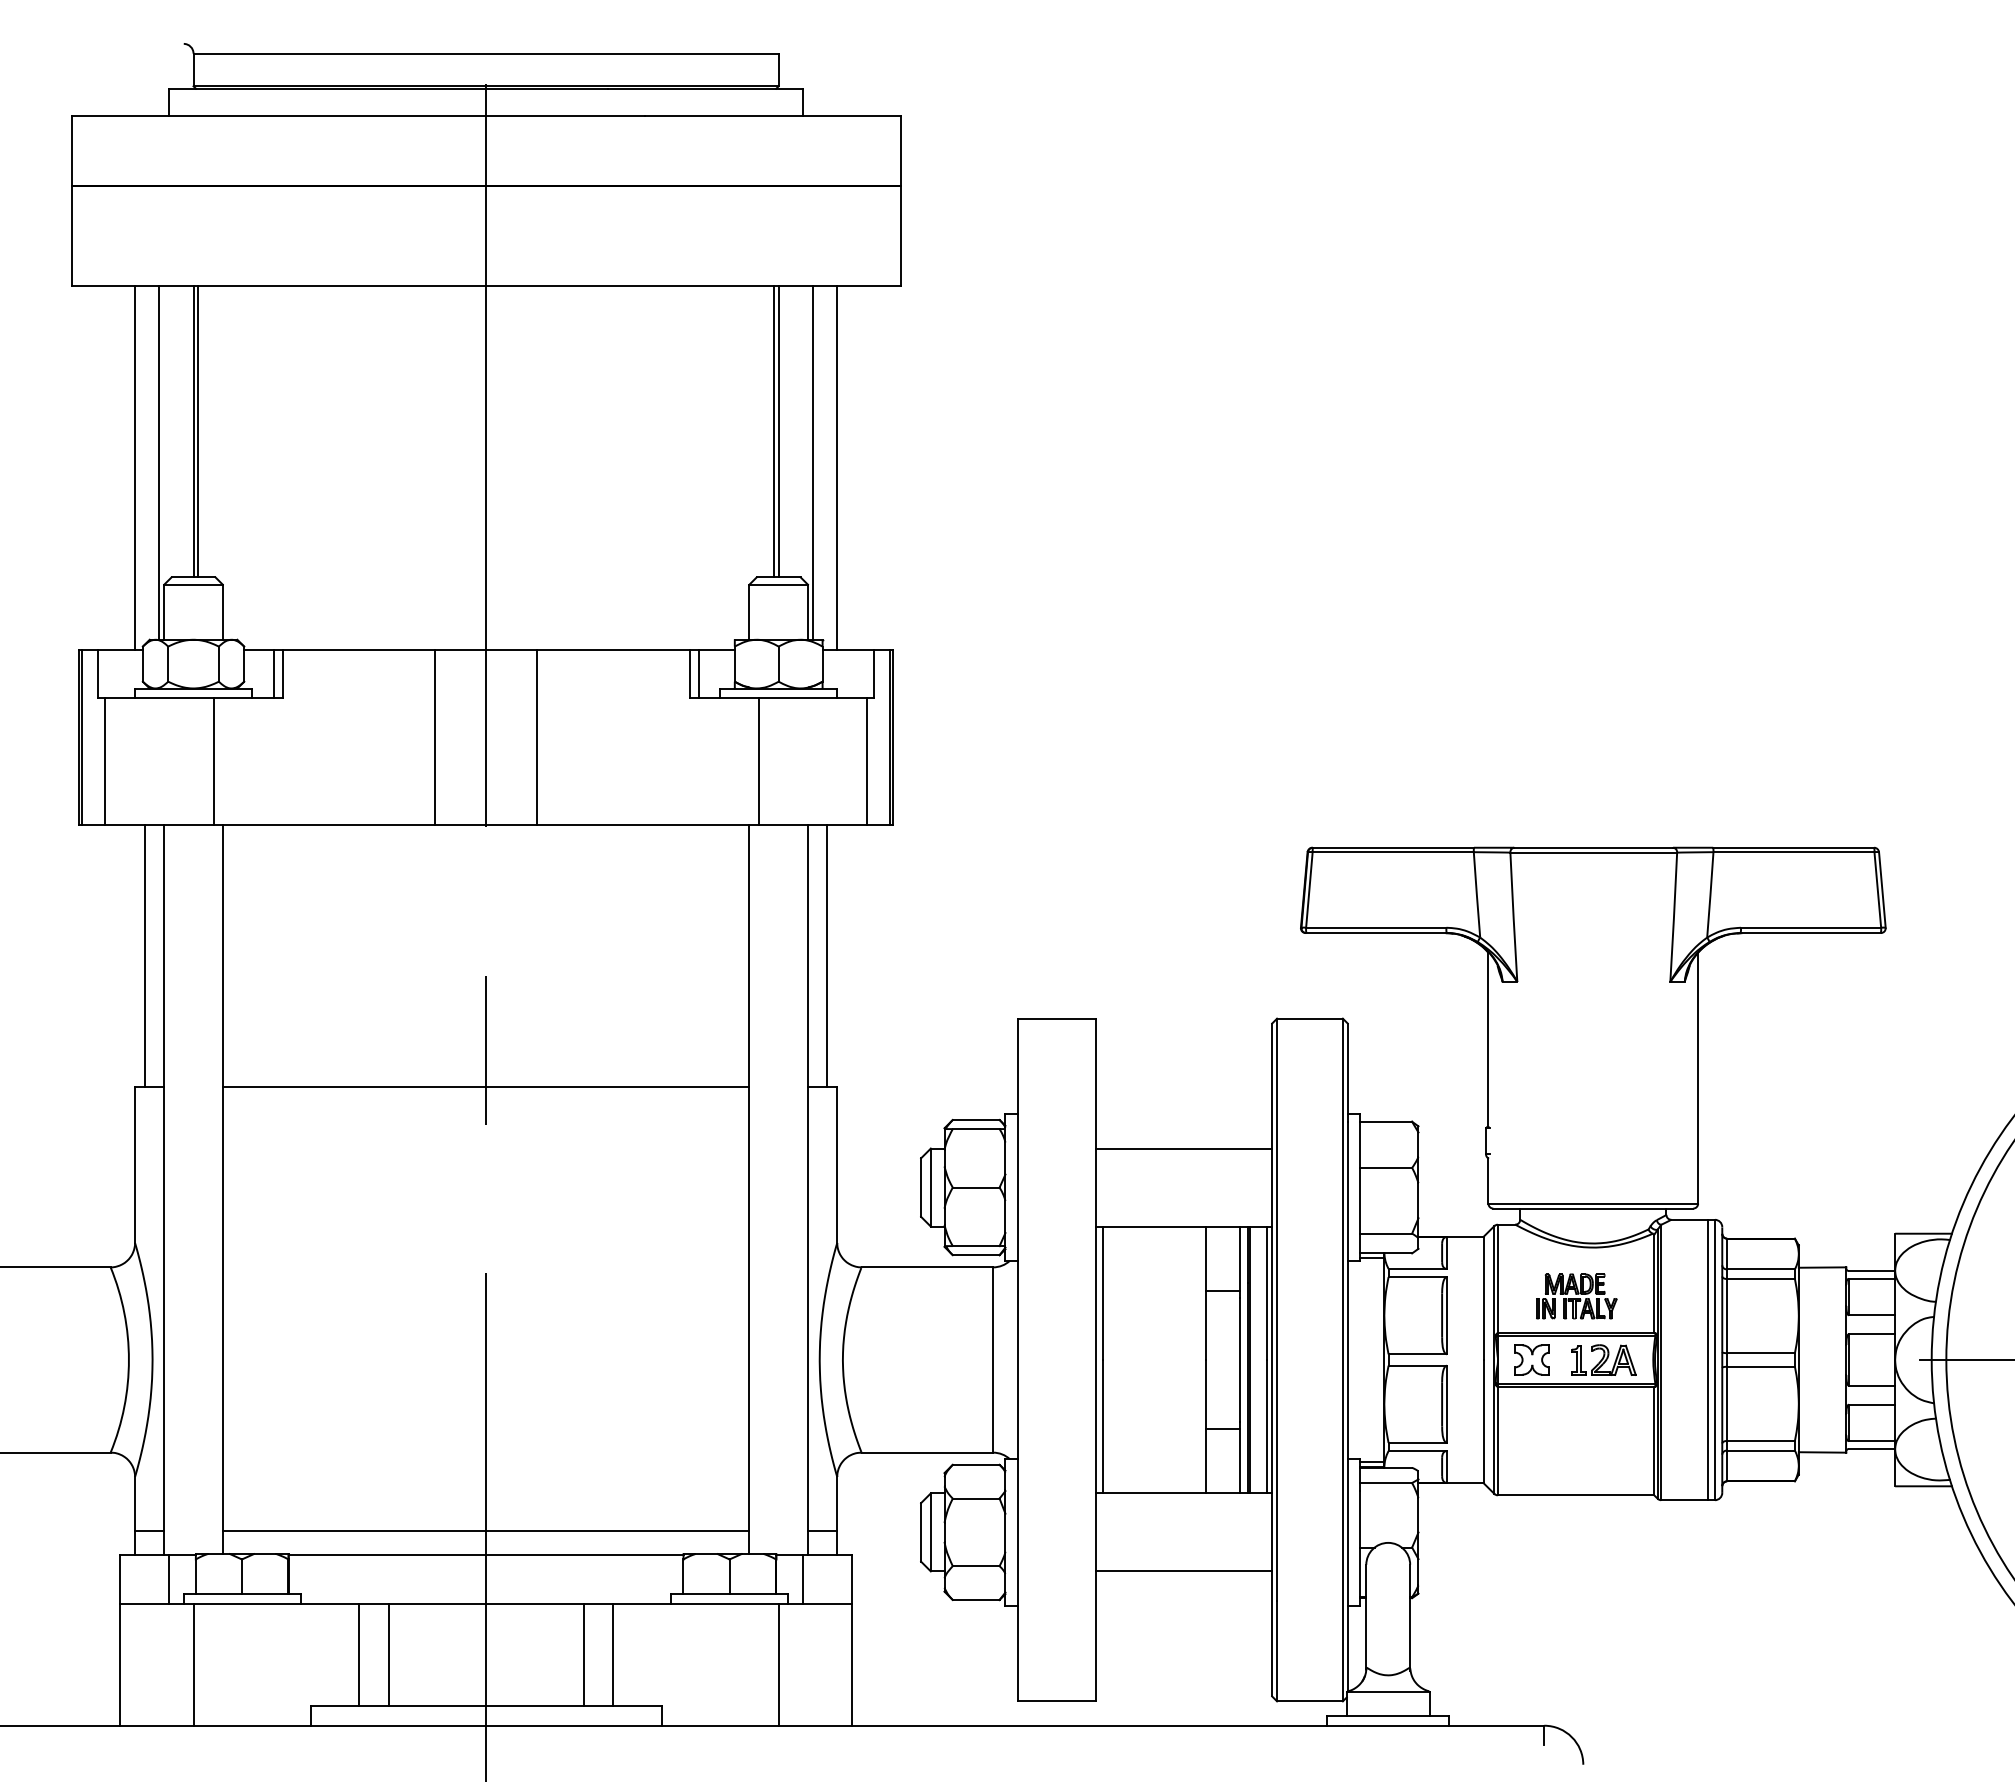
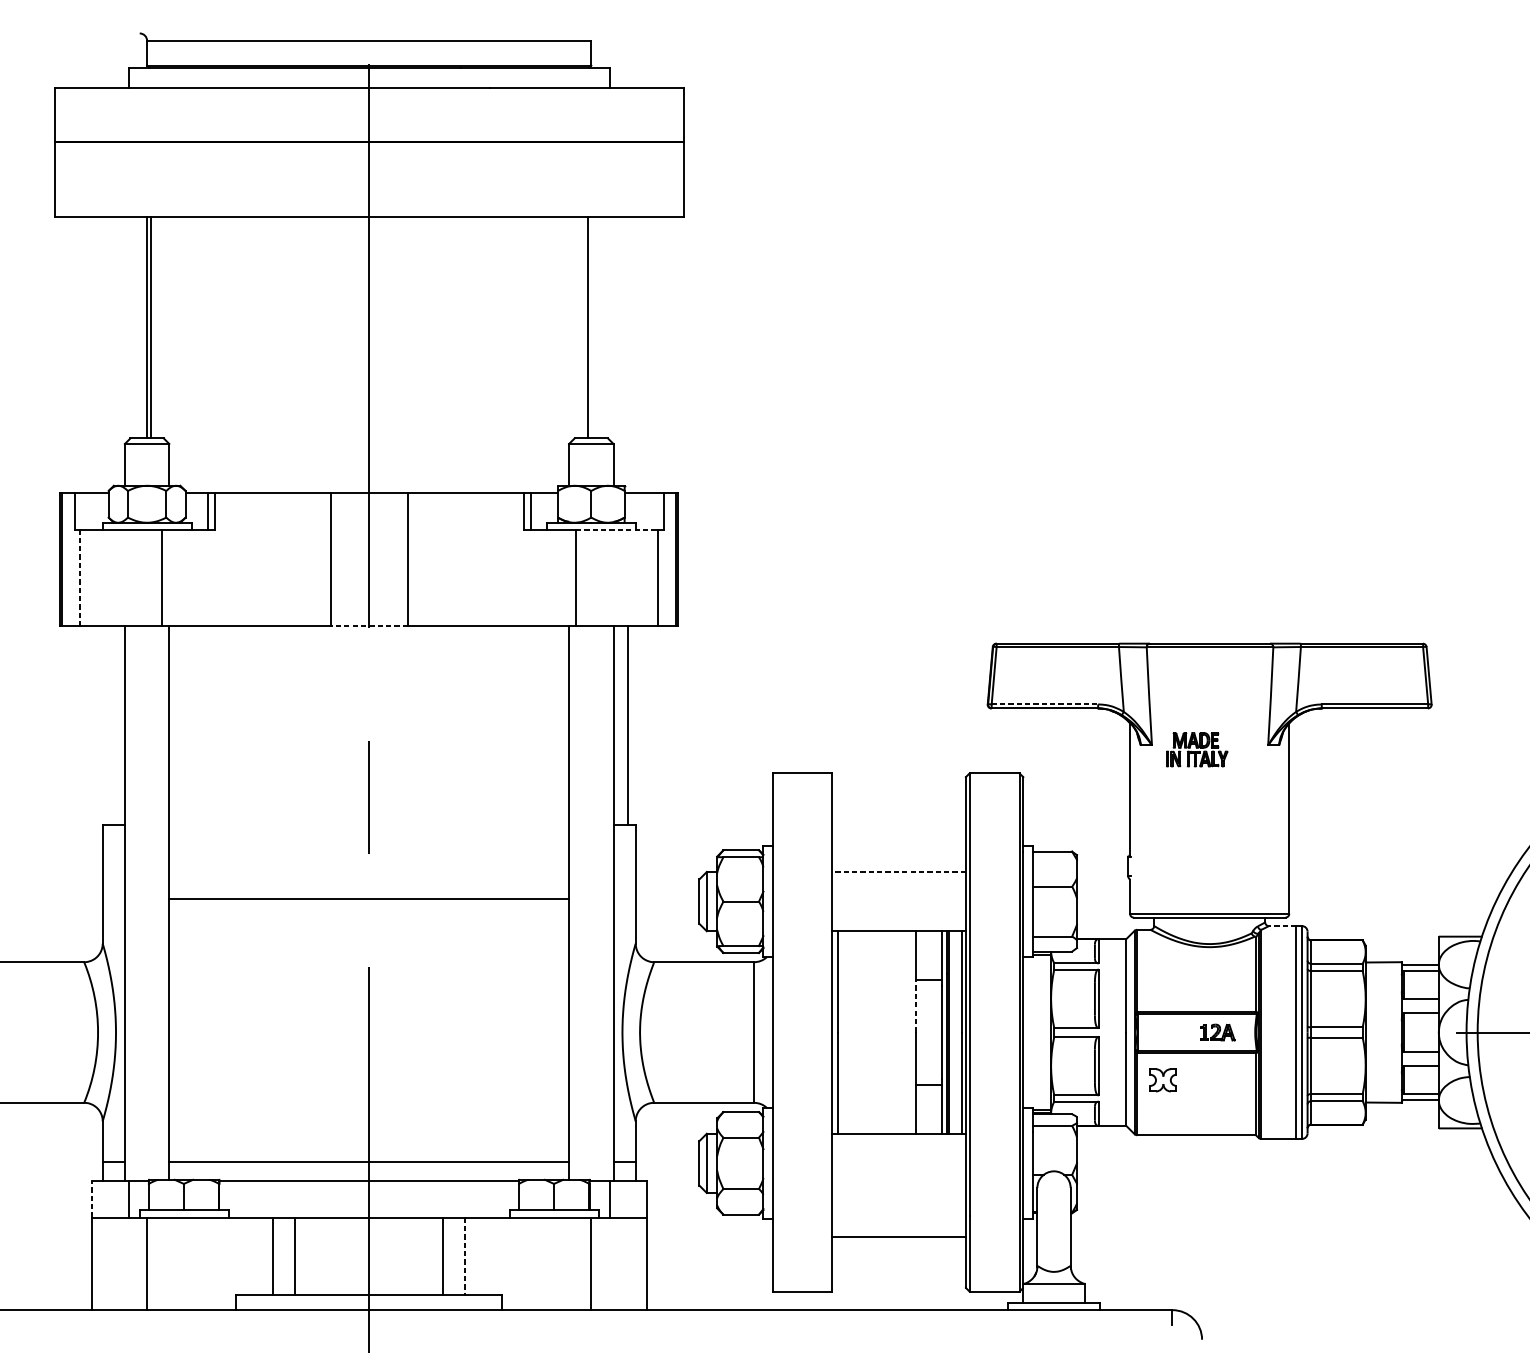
line: (778, 431) -> (591, 327), removed
line: (159, 462) -> (121, 351), removed
line: (812, 462) -> (616, 351), removed
line: (135, 467) -> (103, 355), removed
line: (837, 467) -> (635, 355), removed
line: (813, 698) -> (617, 530), solid -> dashed
line: (105, 761) -> (80, 578), solid -> dashed
line: (486, 825) -> (369, 626), solid -> dashed
line: (1376, 927) -> (1045, 704), solid -> dashed
line: (144, 955) -> (109, 725), removed
line: (485, 1086) -> (368, 898), moved
line: (1183, 1148) -> (898, 871), solid -> dashed
line: (1688, 1219) -> (1281, 925), solid -> dashed
part: (1576, 1296) -> (1196, 749), moved
line: (1205, 1325) -> (915, 1006), solid -> dashed
part: (1531, 1359) -> (1162, 1079), moved
part: (1603, 1359) -> (1217, 1032), size x0.7
line: (1183, 1571) -> (898, 1237), moved
line: (120, 1578) -> (91, 1198), solid -> dashed
line: (612, 1655) -> (465, 1256), solid -> dashed

